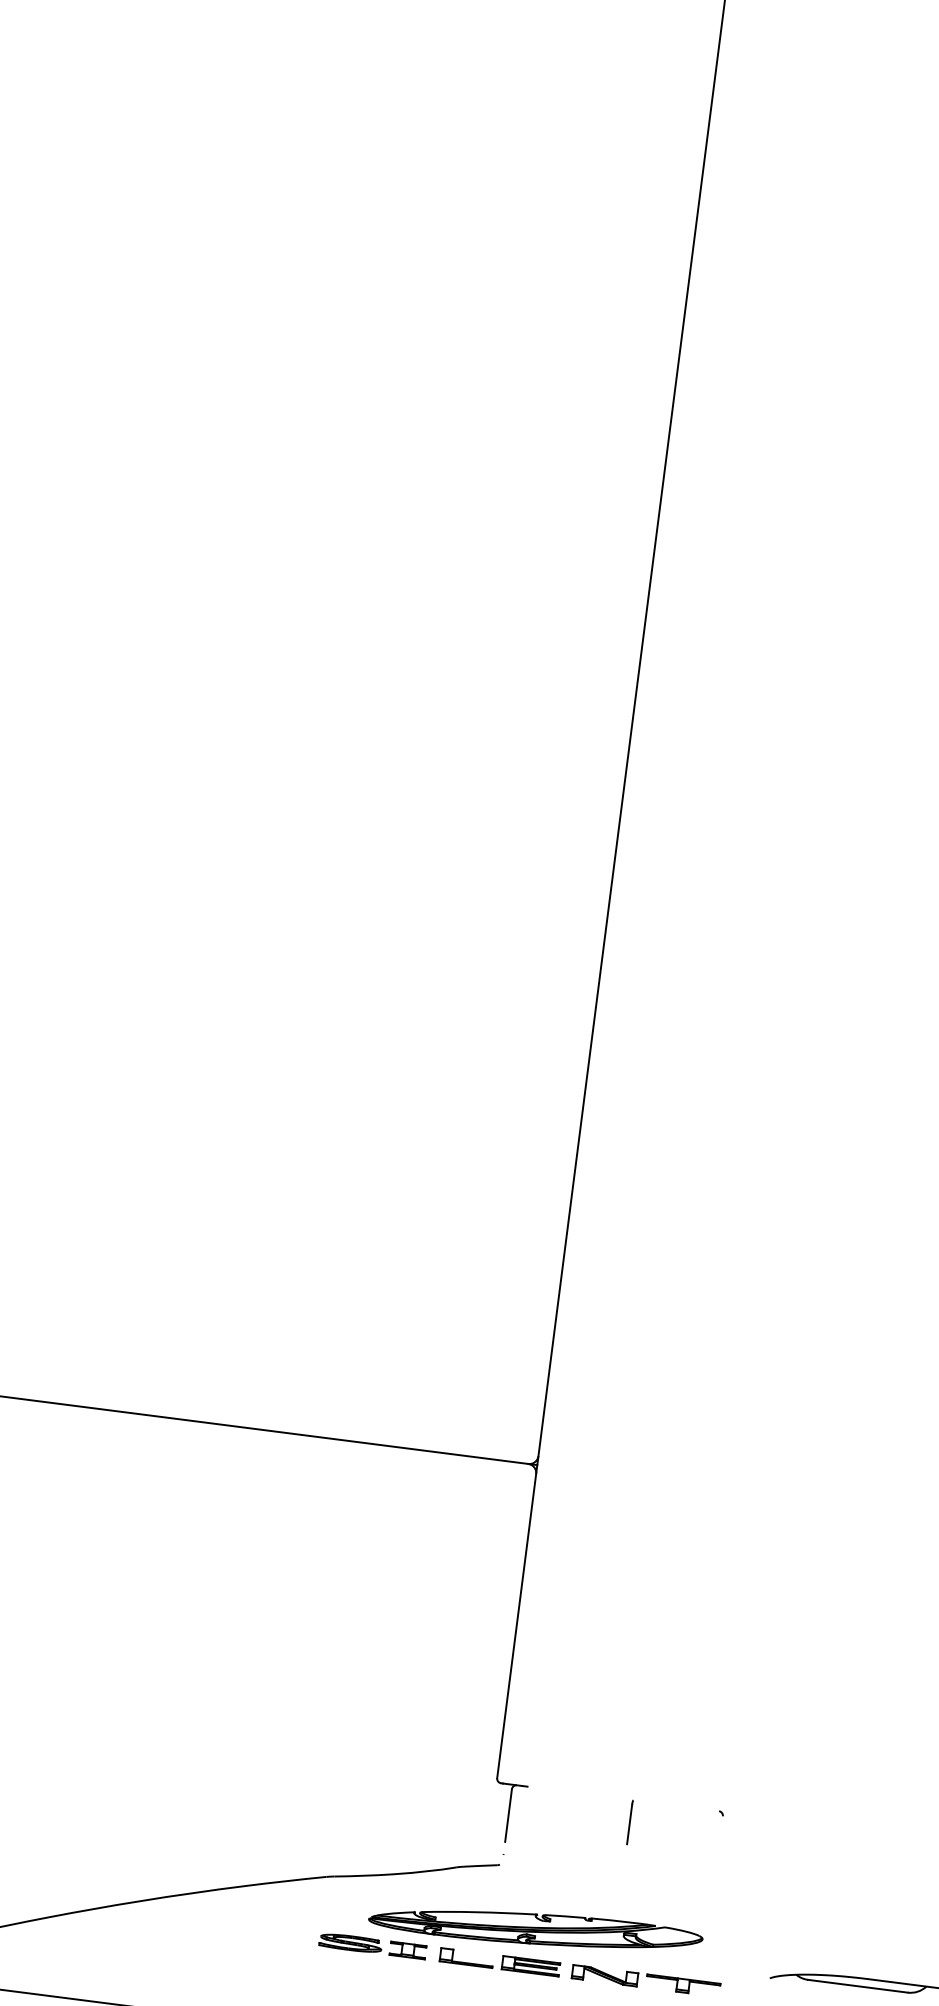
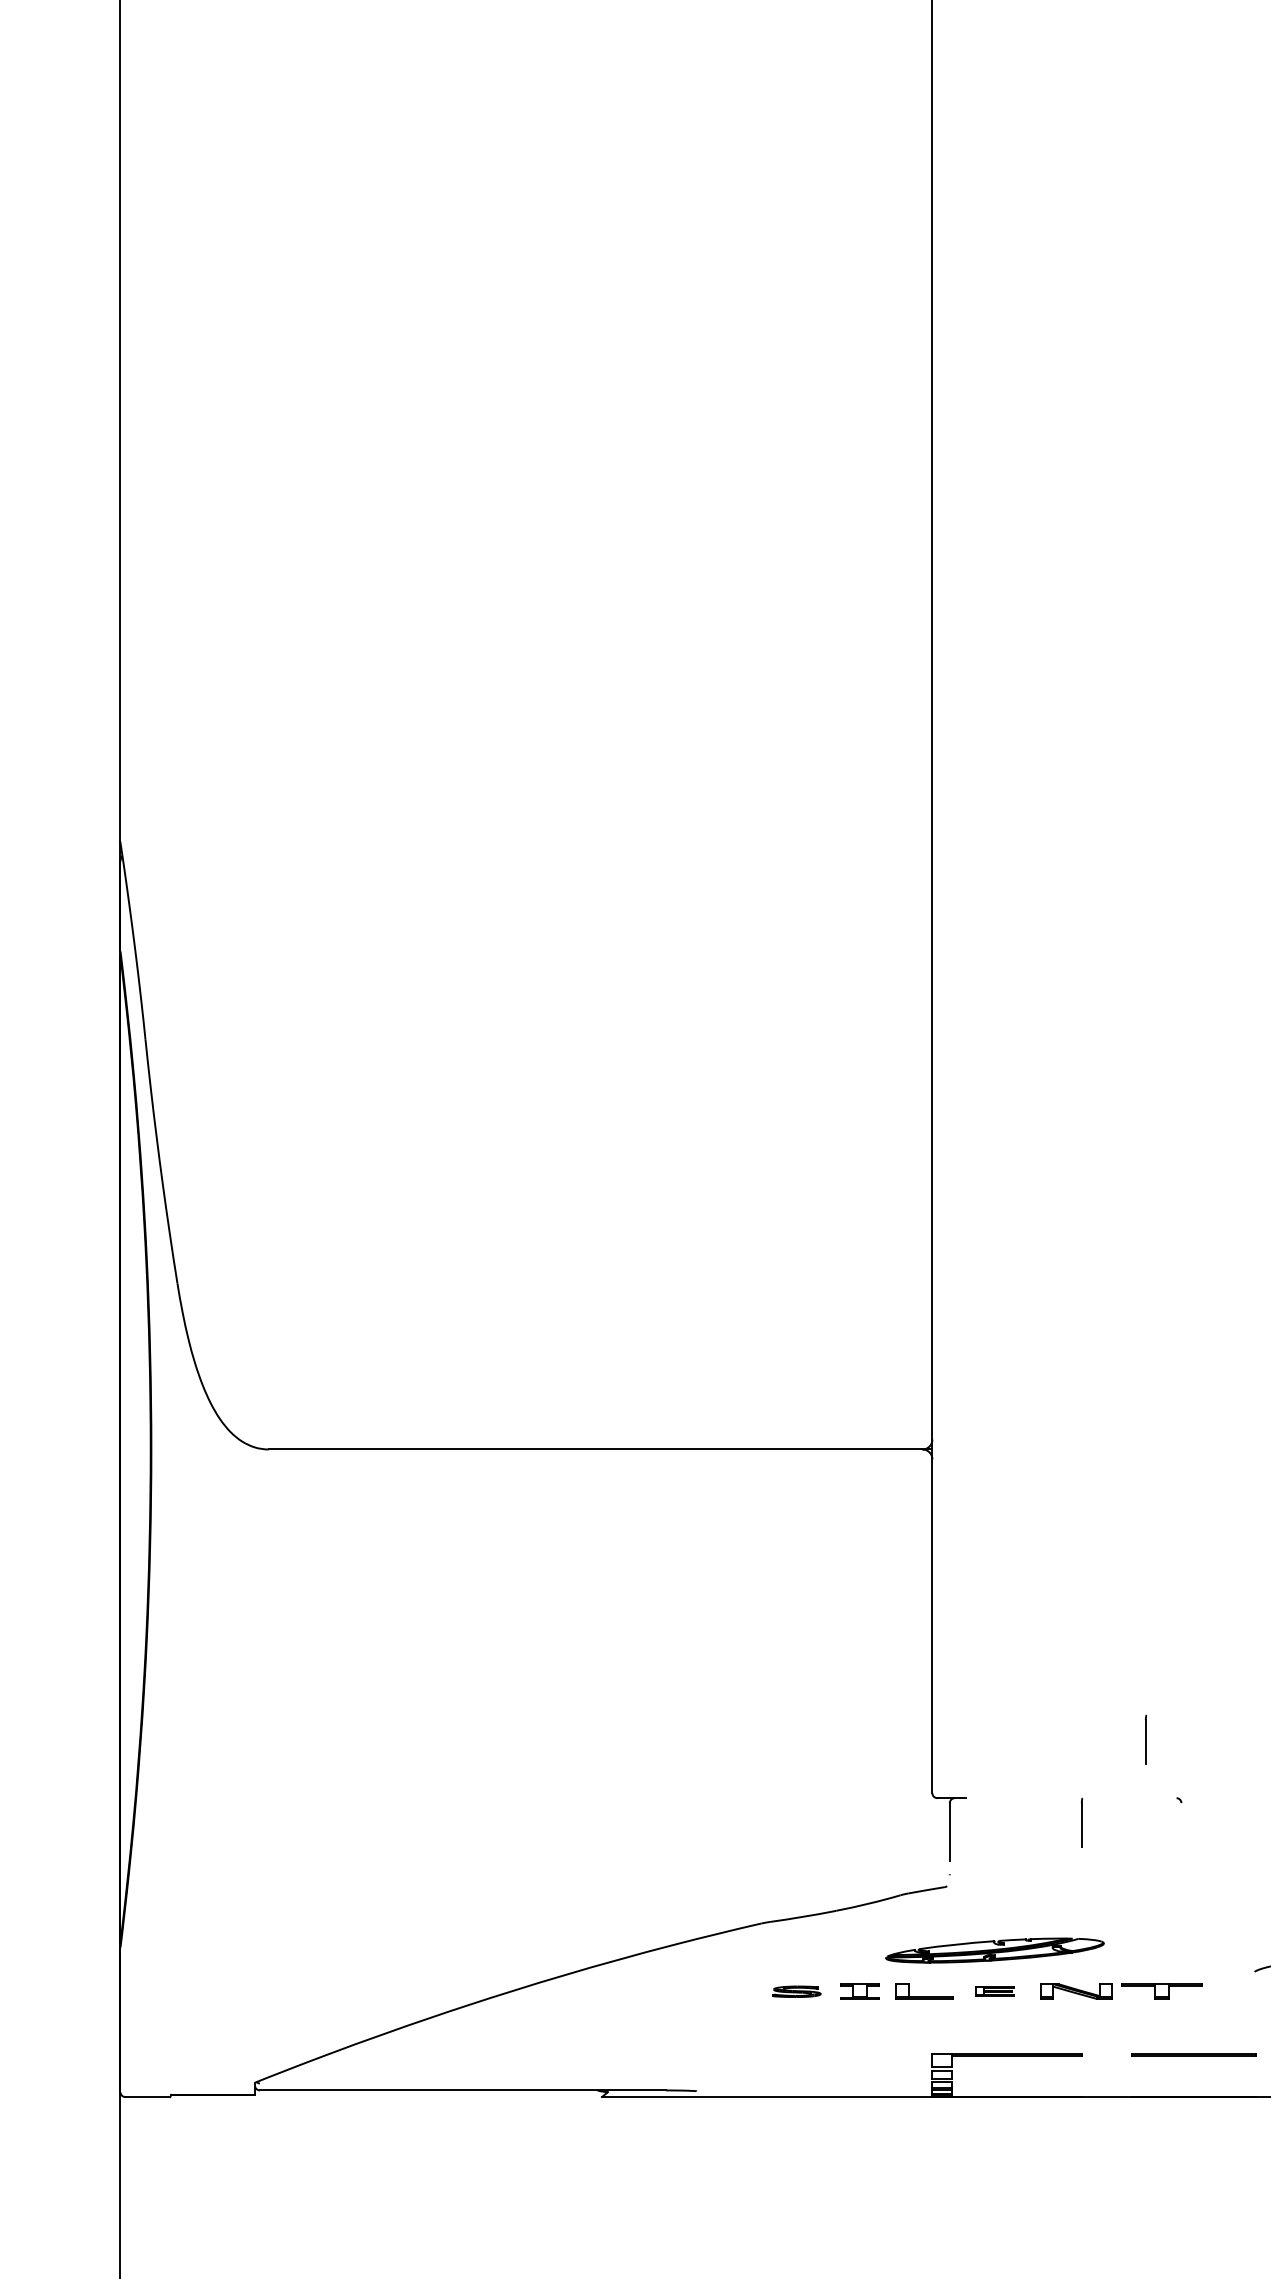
line: (698, 1754) -> (1146, 1739), added
part: (535, 1928) -> (994, 1950), size x0.6
part: (350, 1942) -> (796, 1991), size x0.7
part: (530, 1966) -> (994, 1991), size x0.6

